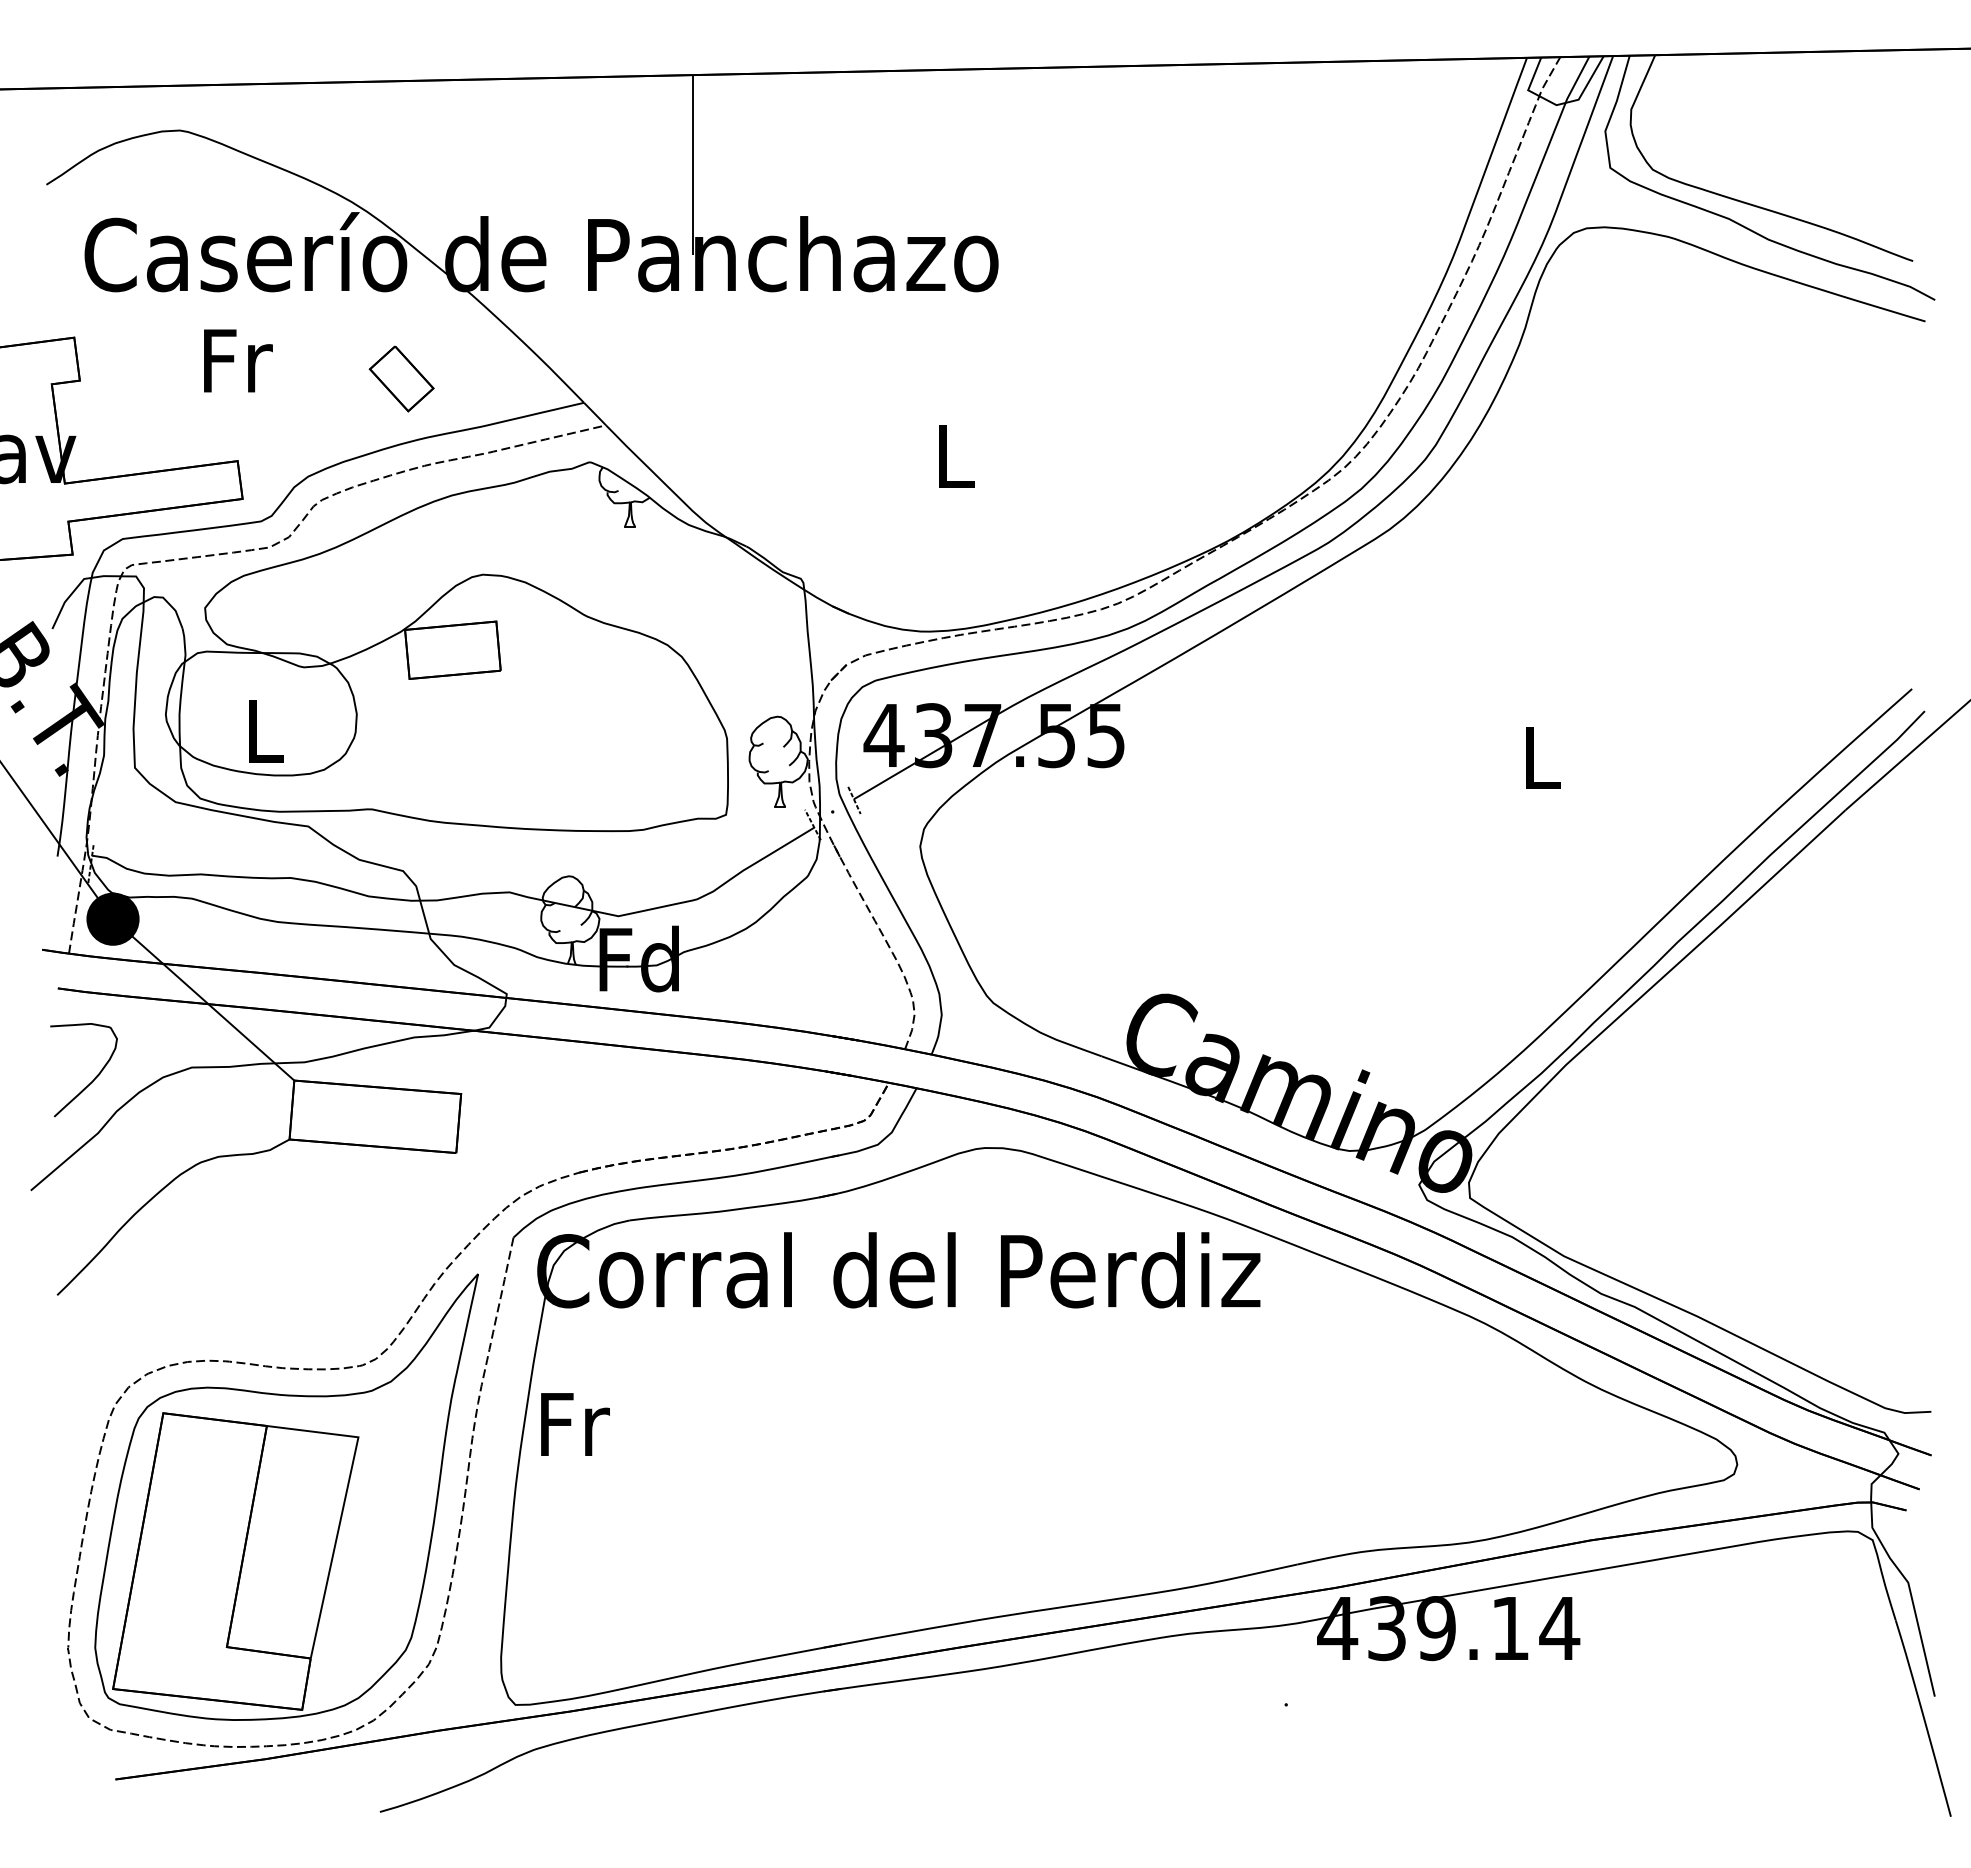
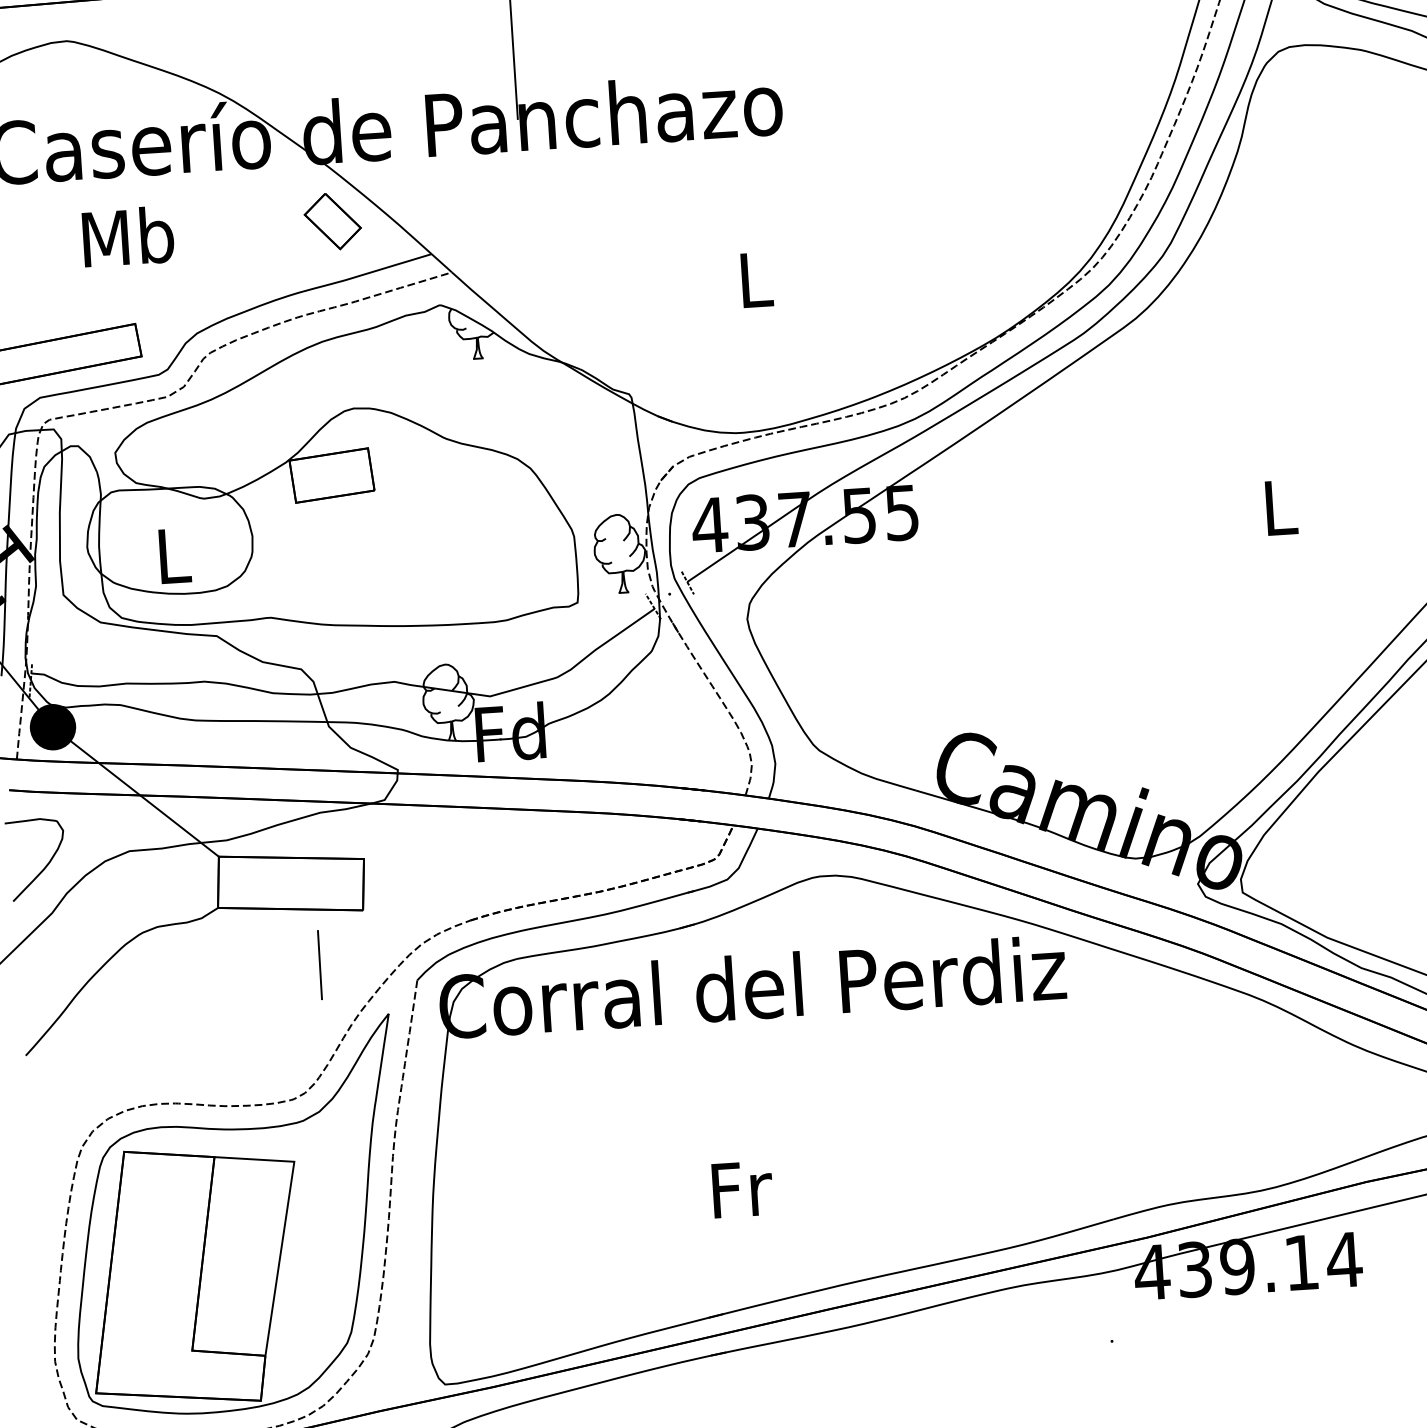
text: (236, 359) -> (128, 236), Fr -> Mb
part: (401, 378) -> (332, 221), moved
line: (402, 1212) -> (319, 964), added
text: (575, 1424) -> (742, 1189), moved

